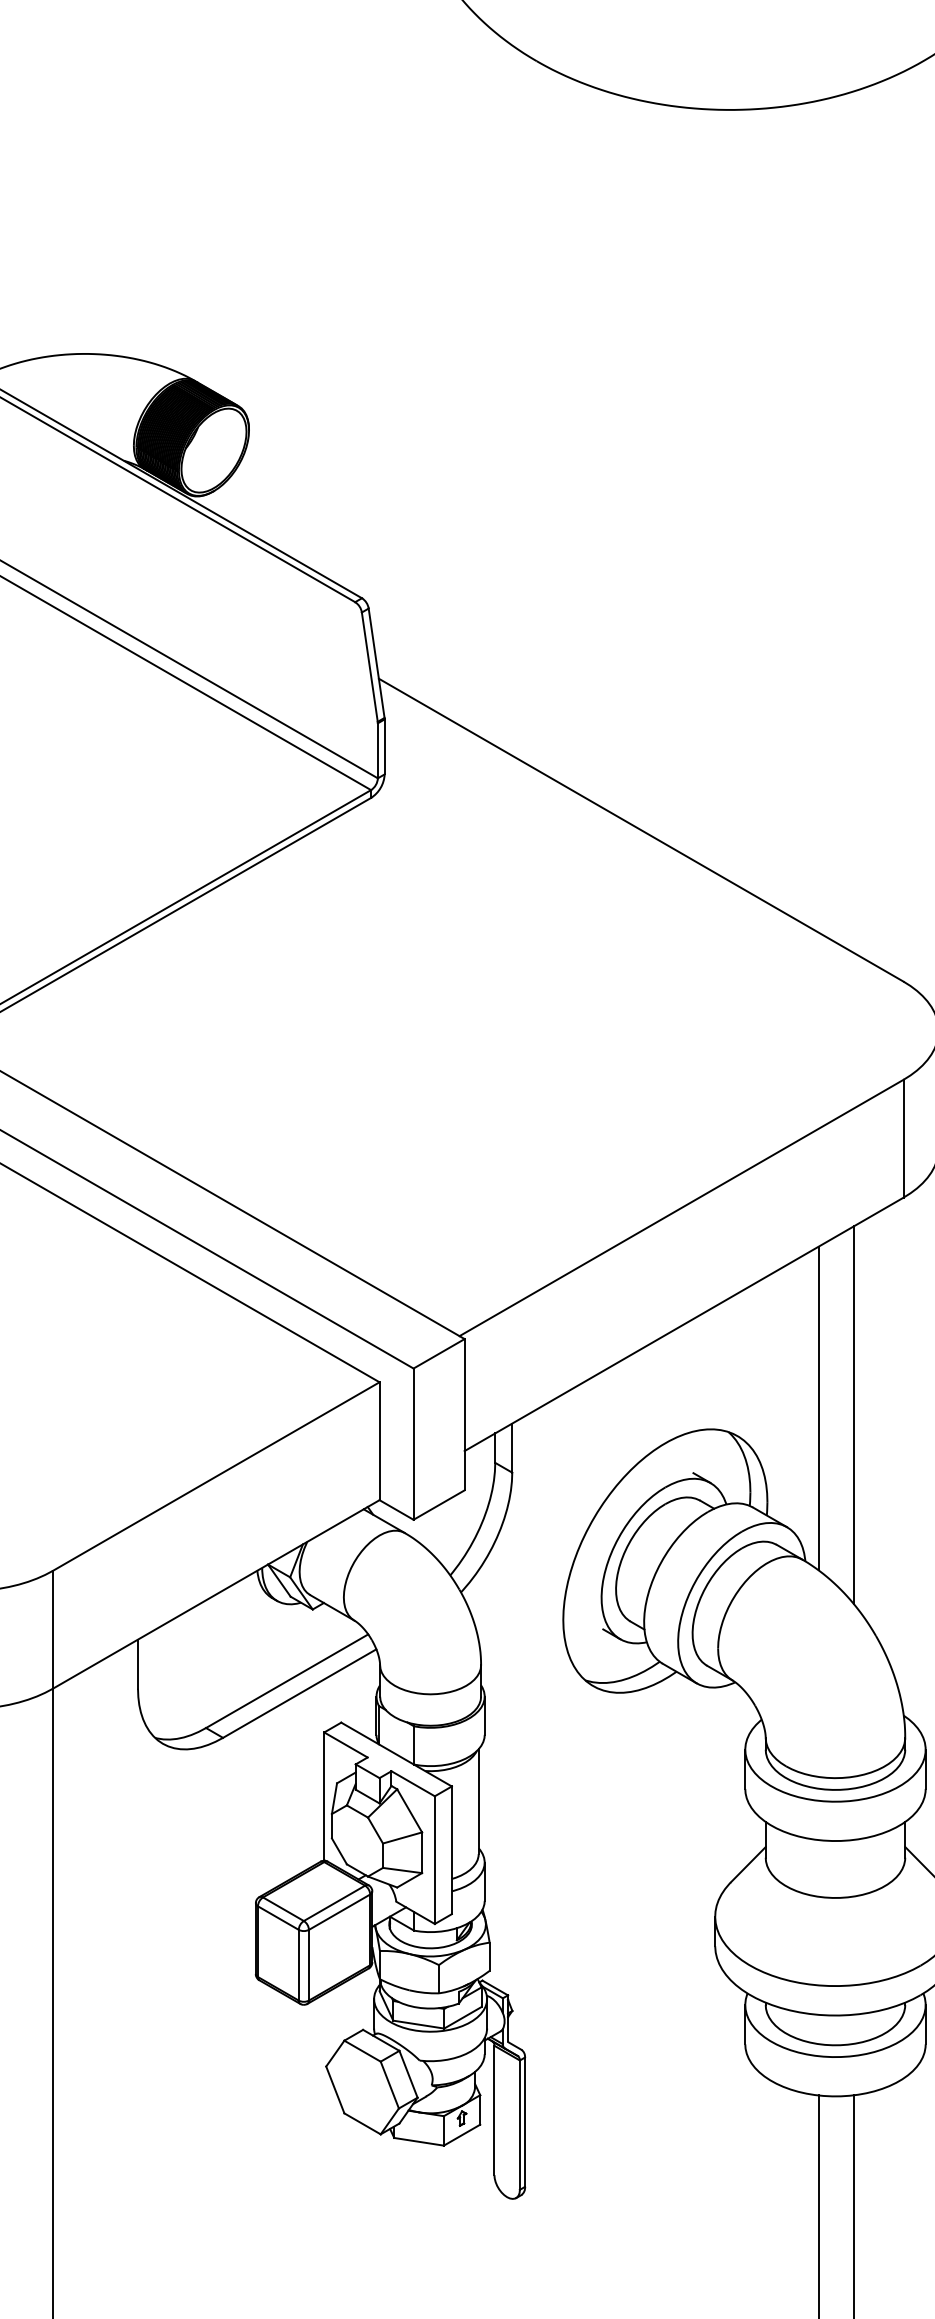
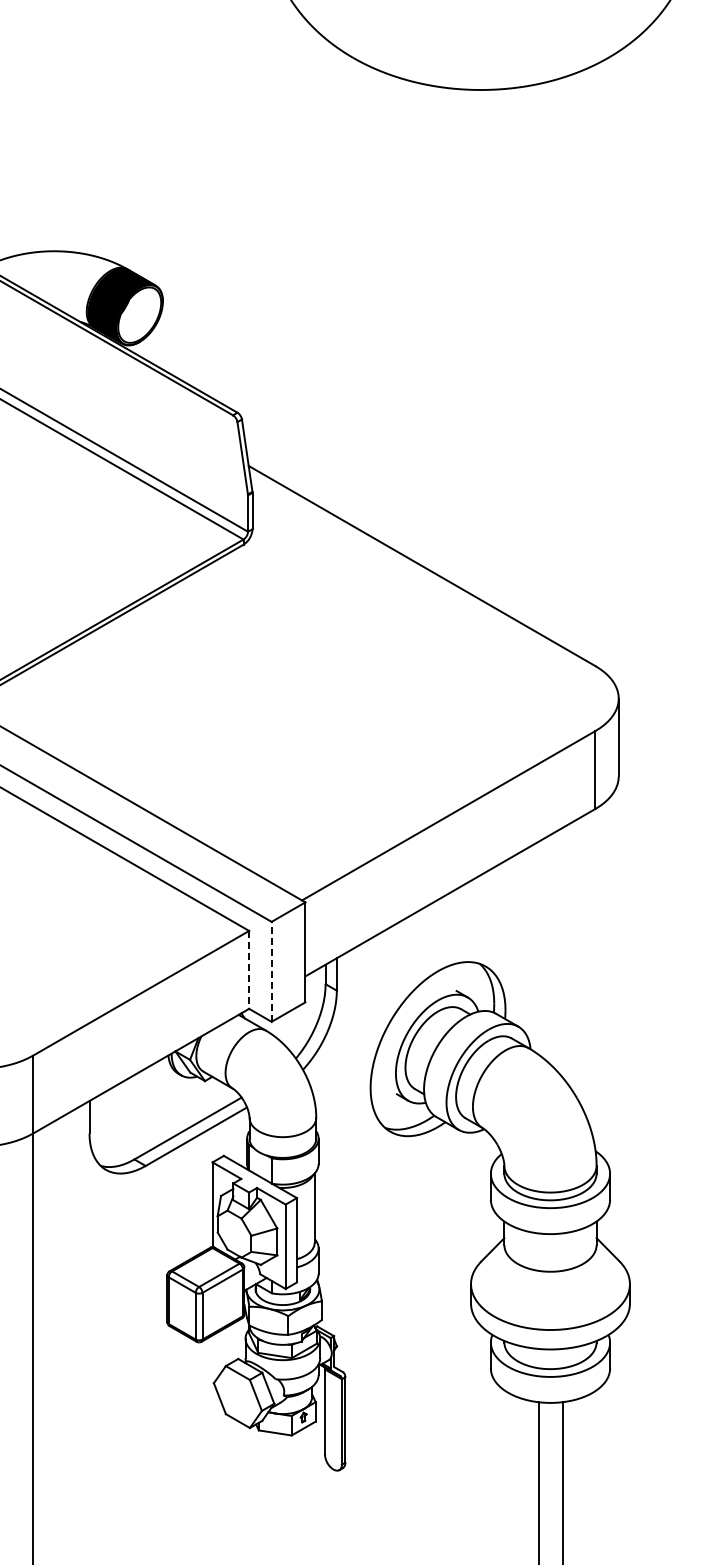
line: (818, 1408) -> (539, 948), removed
line: (853, 1414) -> (562, 952), removed
line: (380, 1440) -> (249, 969), solid -> dashed
line: (413, 1443) -> (271, 971), solid -> dashed

